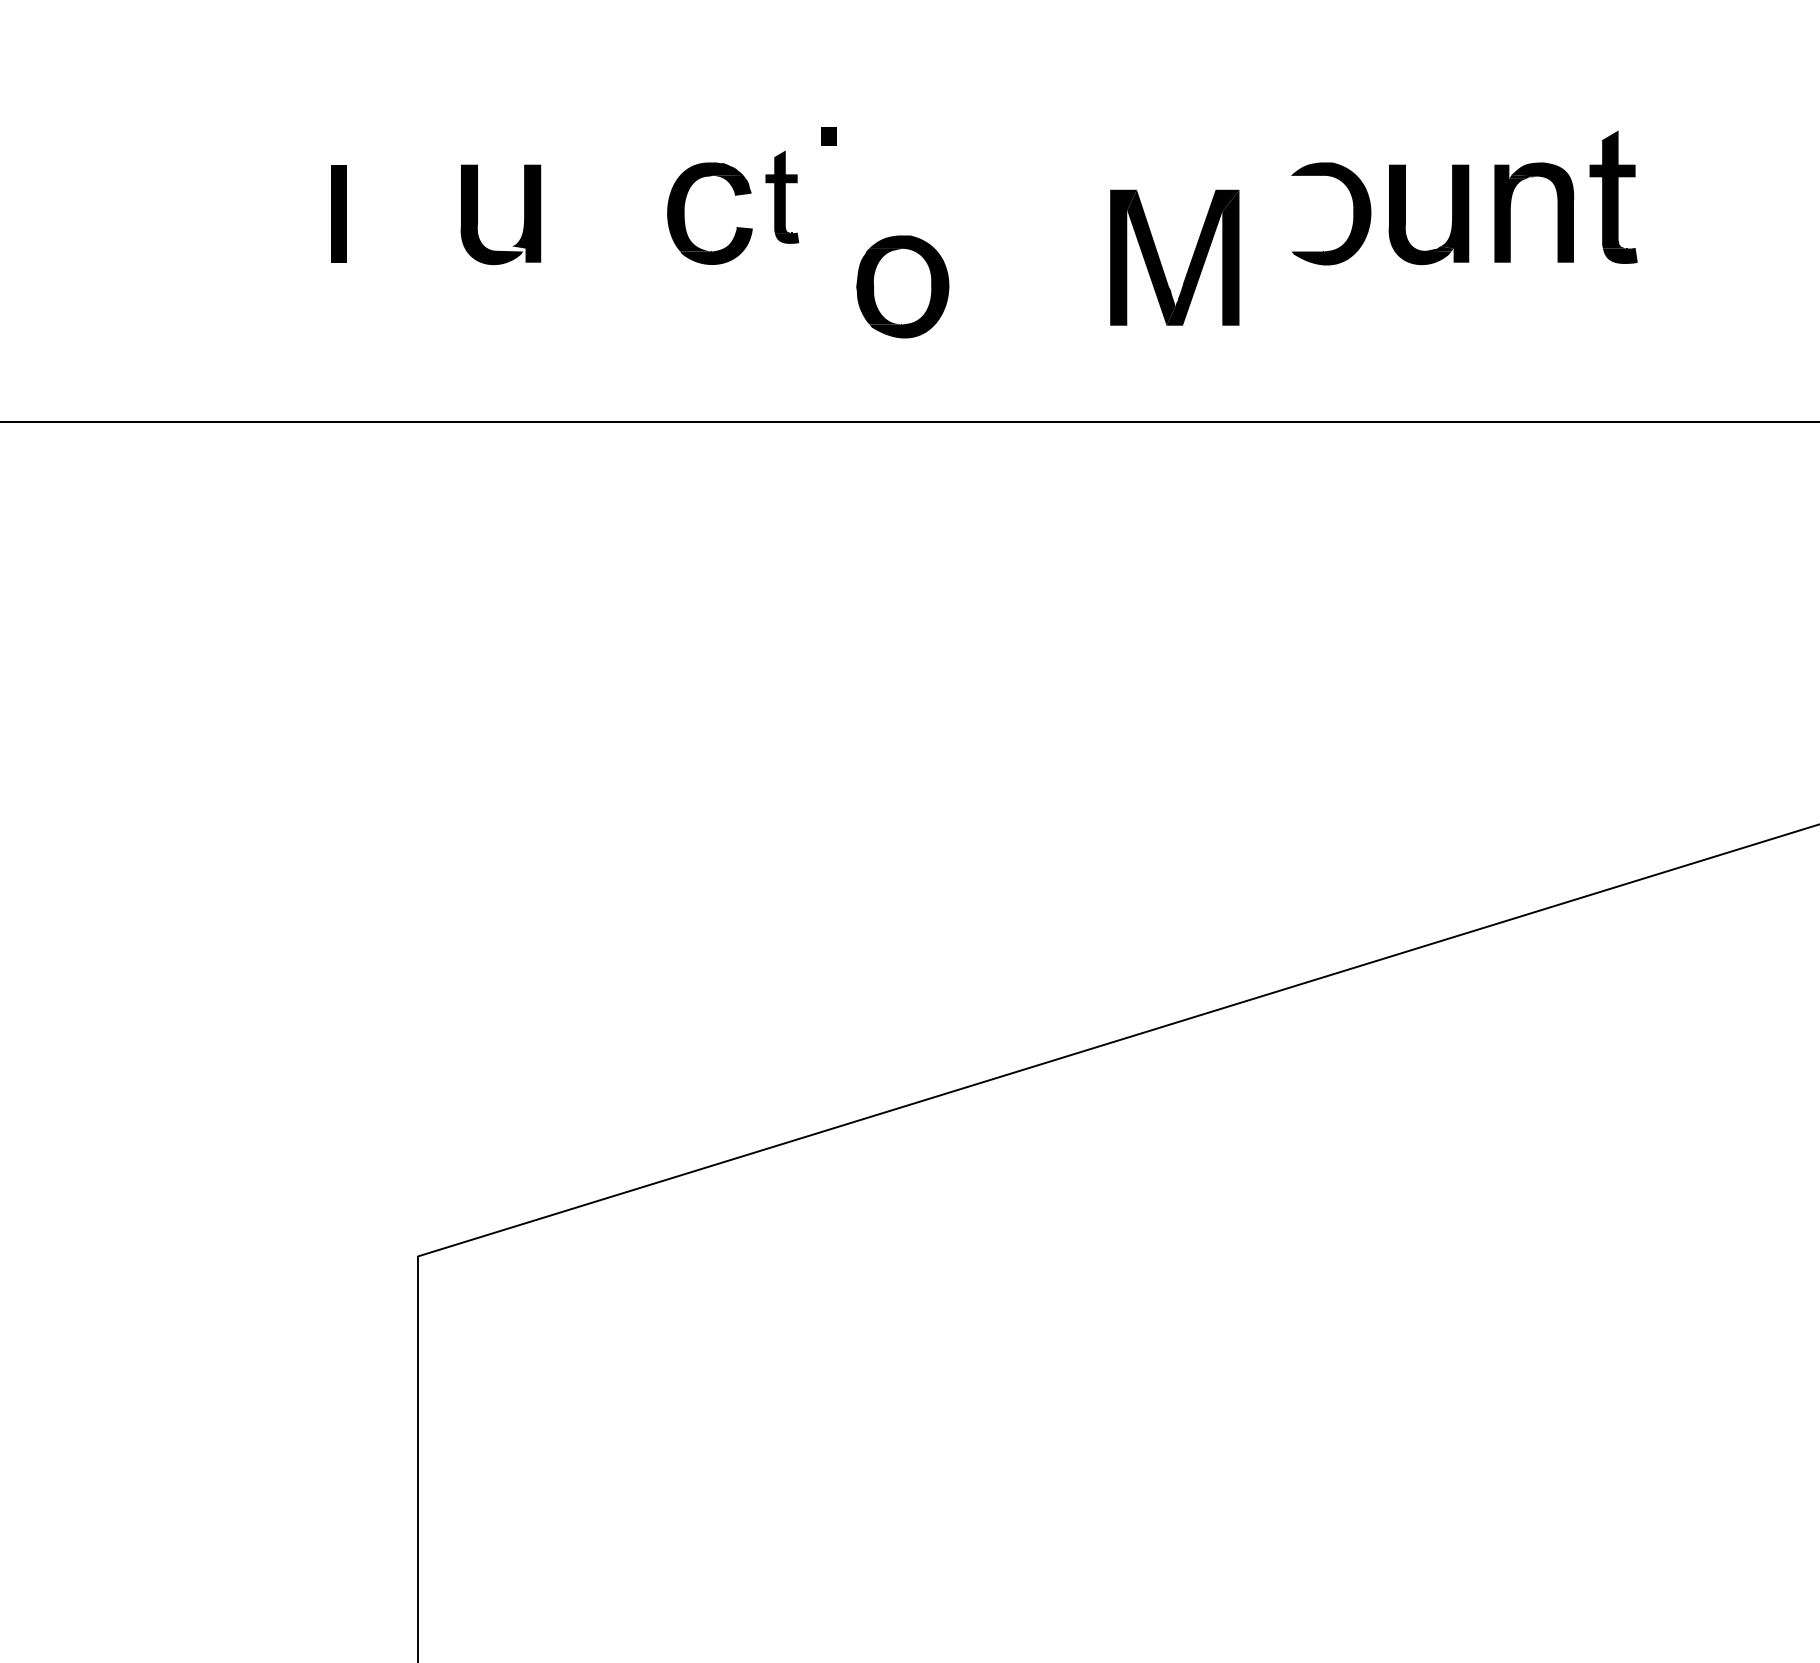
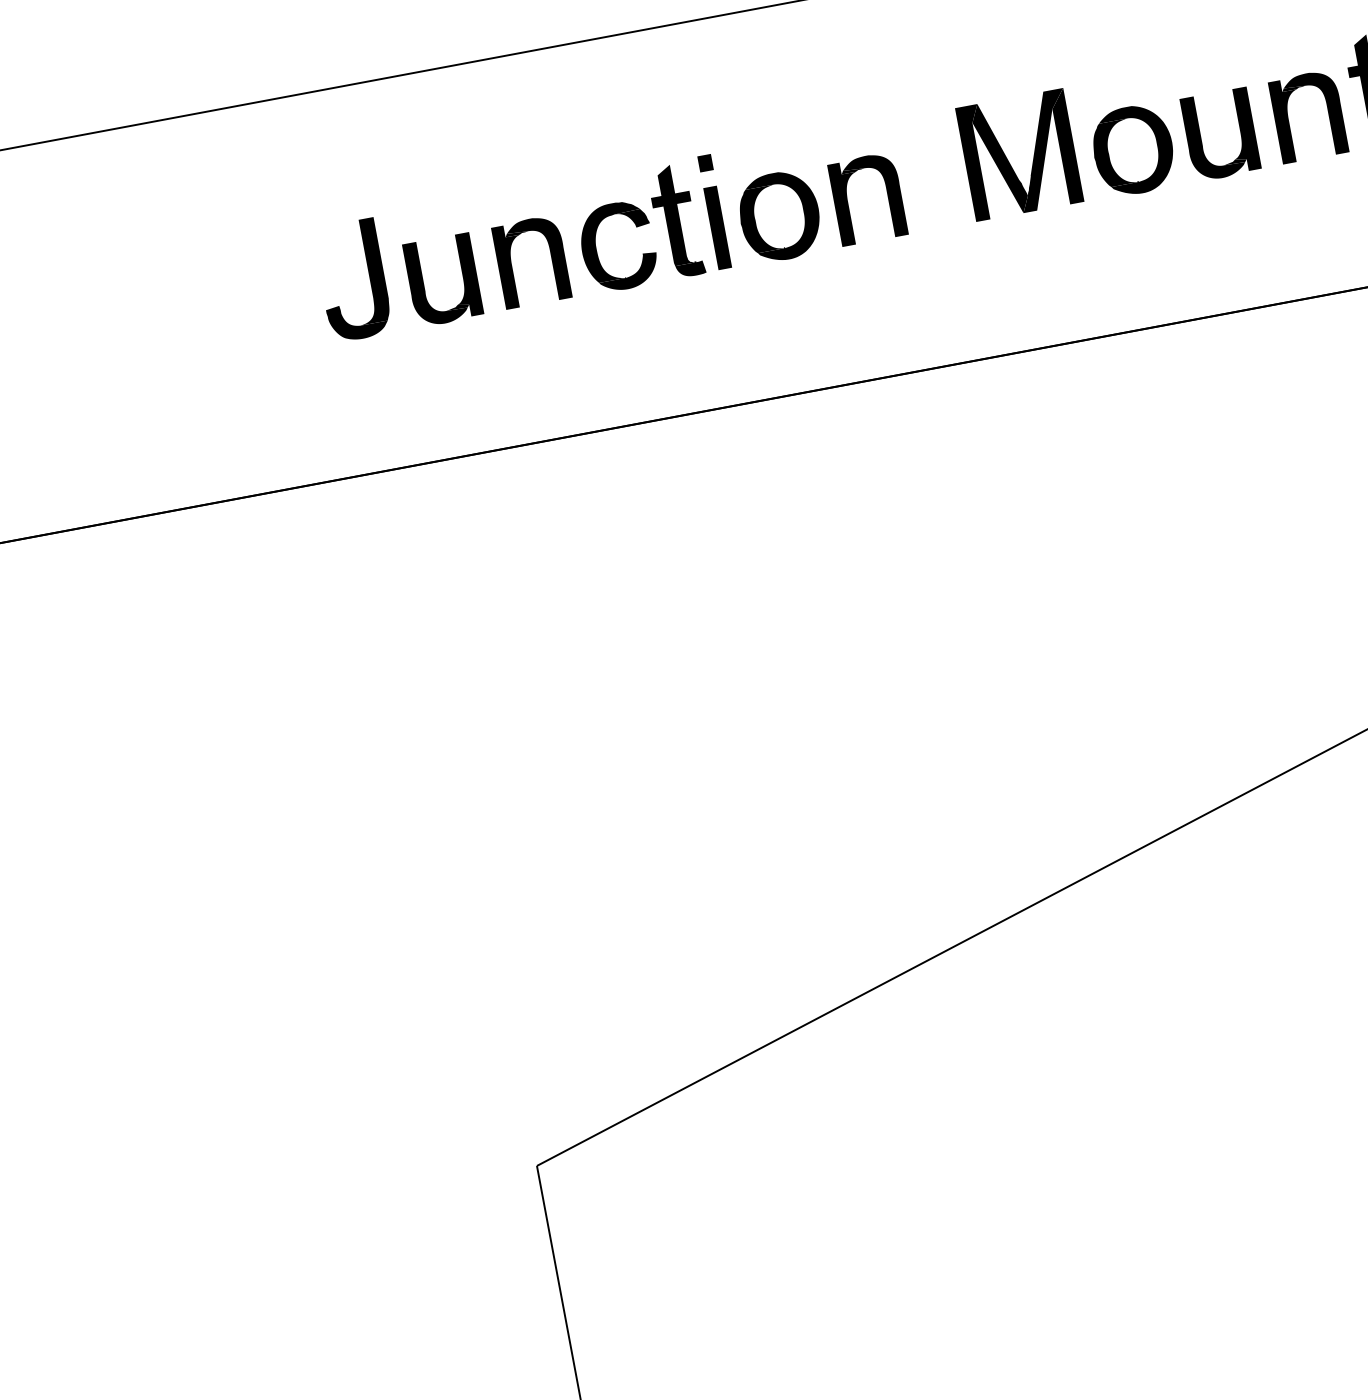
part: (416, 195) -> (369, 277), added
part: (782, 196) -> (676, 220), size x1.43
part: (583, 212) -> (512, 265), added
part: (984, 212) -> (847, 202), added
part: (338, 213) -> (717, 227), moved
fill: (1301, 213) -> (1113, 153), added
fill: (511, 248) -> (457, 306), added
part: (1160, 260) -> (1008, 159), moved
part: (902, 286) -> (779, 216), moved

